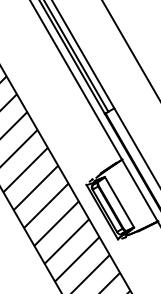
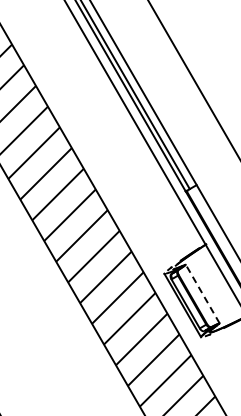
line: (119, 202) -> (202, 294), solid -> dashed

